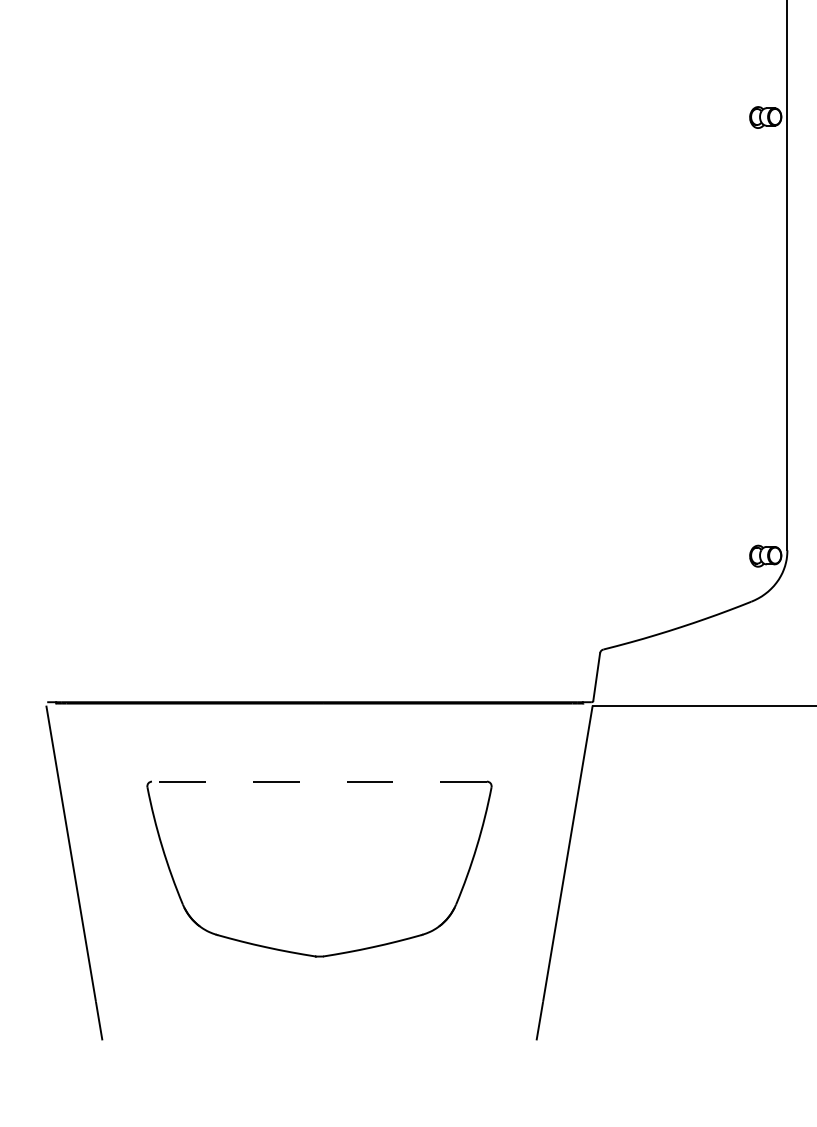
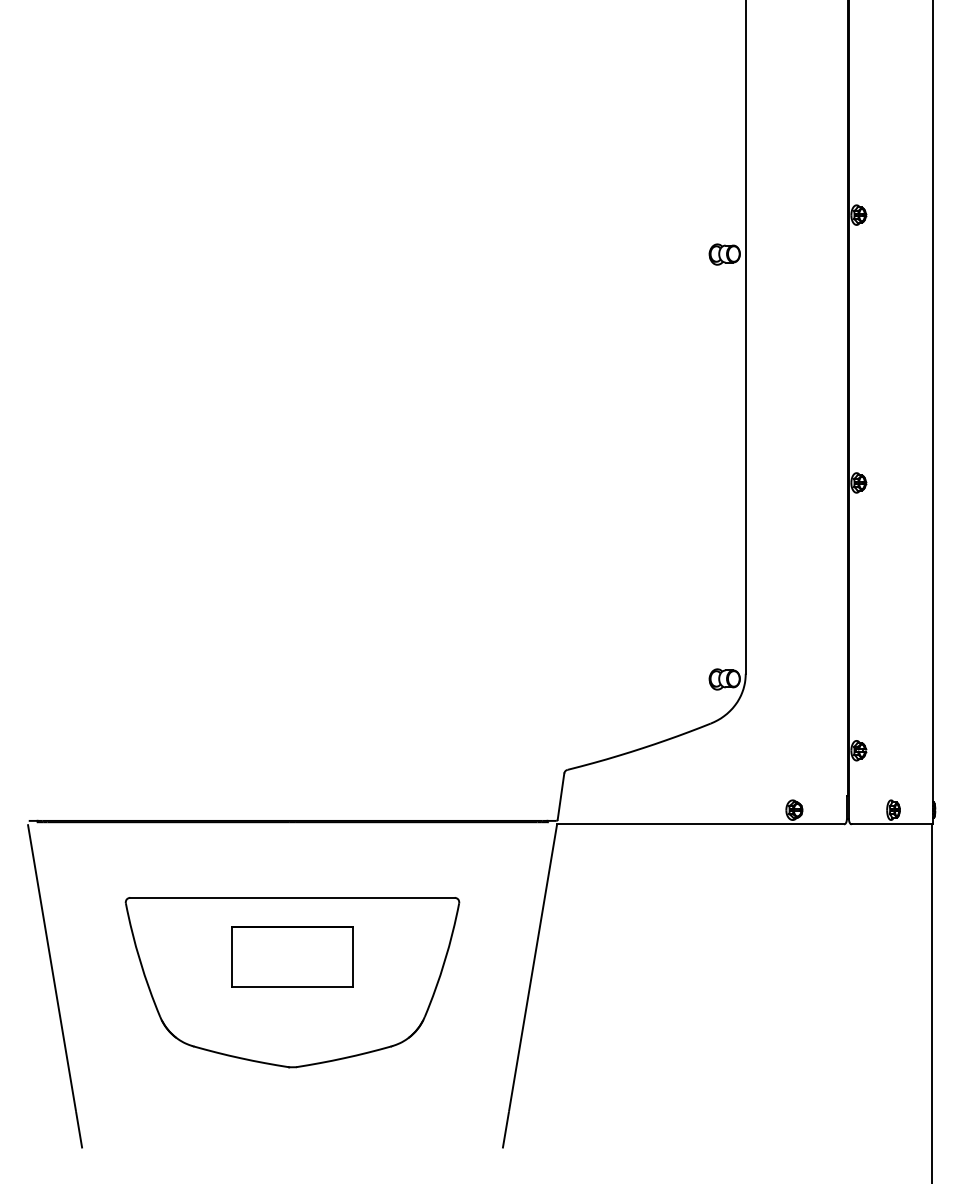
line: (319, 781) -> (292, 897), dashed -> solid
part: (319, 842) -> (292, 956), added

